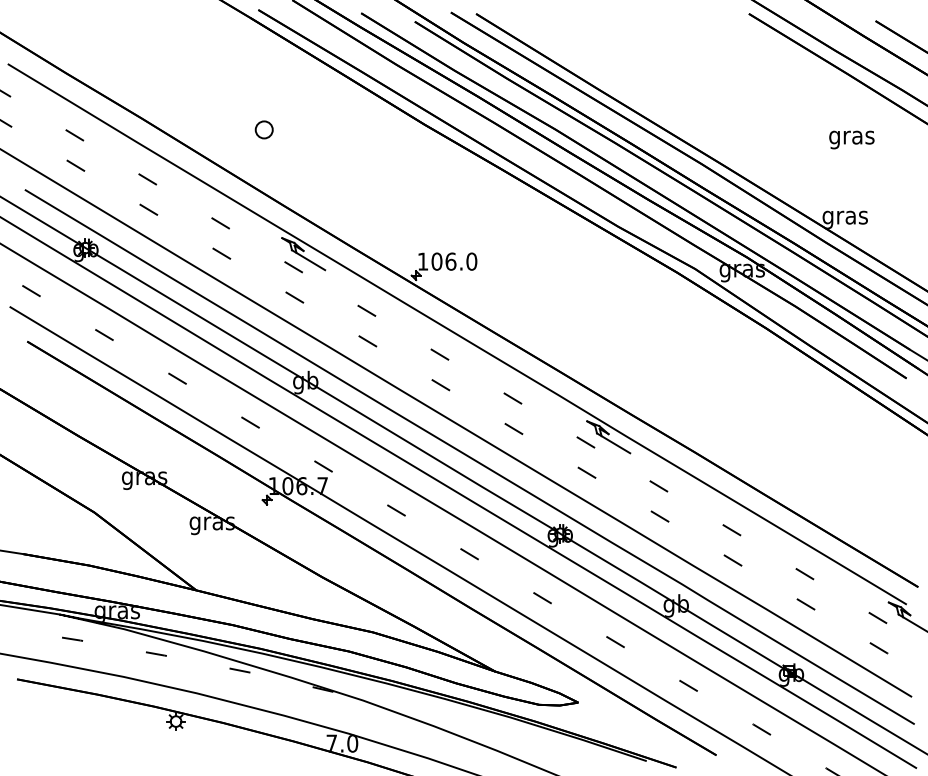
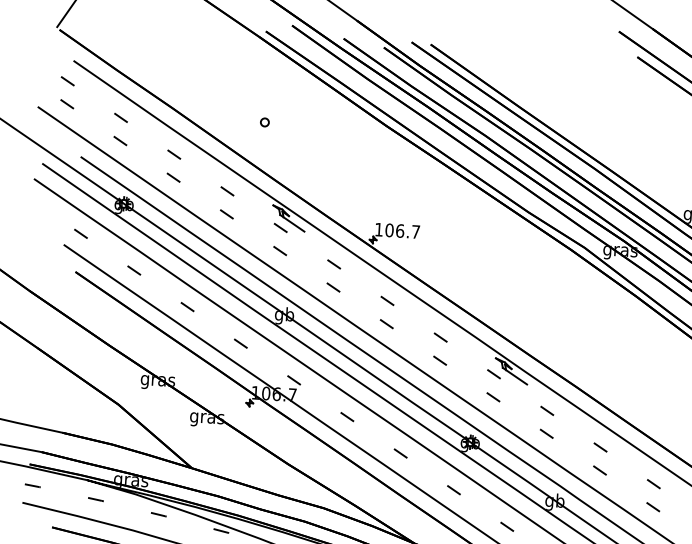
part: (264, 129) -> (265, 122), size x0.62
text: (471, 261) -> (415, 231), 106.0 -> 106.7

